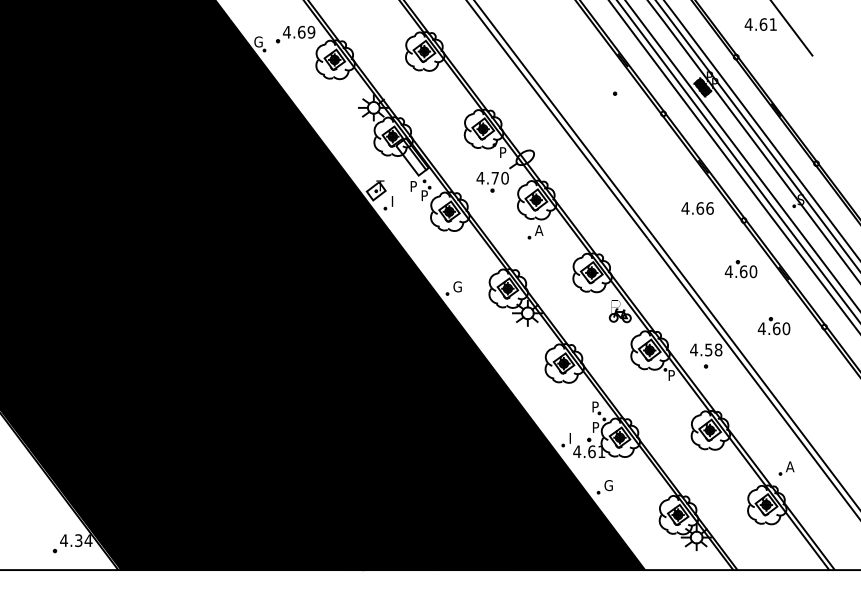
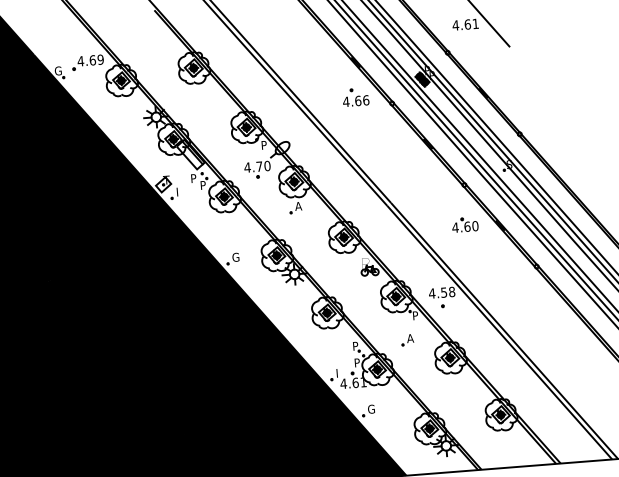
text: (697, 208) -> (356, 101), moved
part: (773, 326) -> (495, 269), removed
part: (786, 468) -> (407, 340), moved

